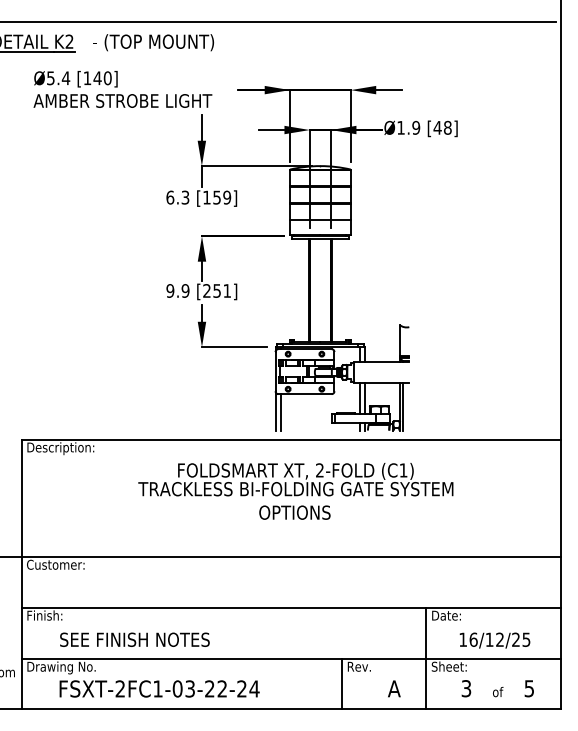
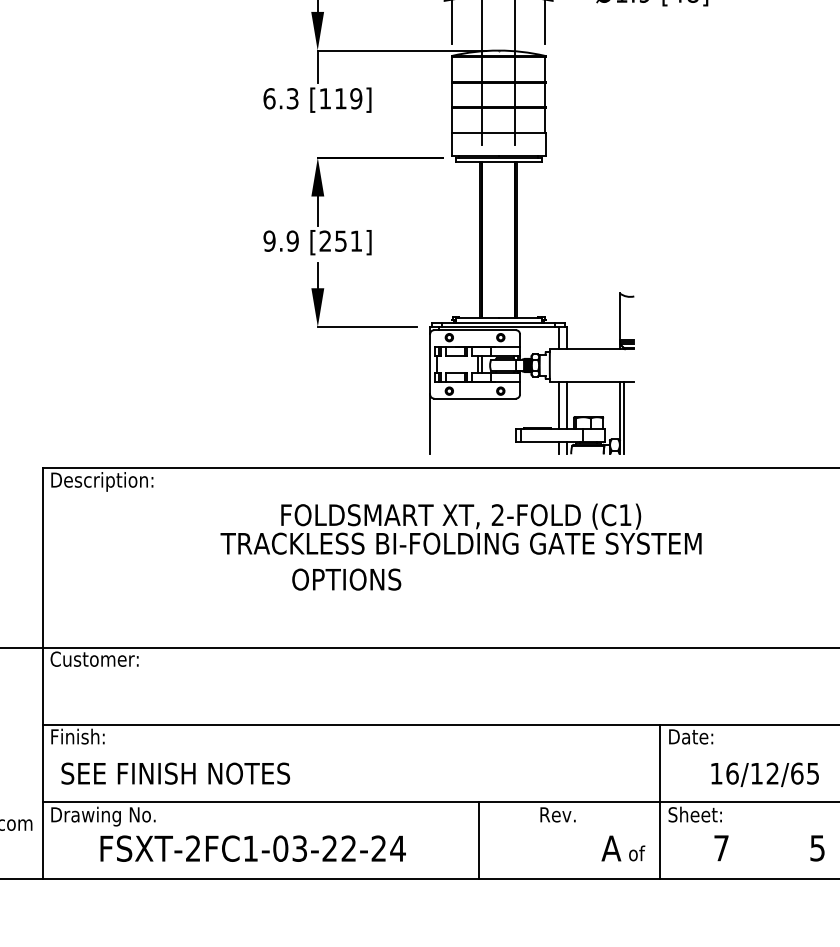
text: (216, 197) -> (339, 98), [159] -> [119]
line: (281, 412) -> (439, 426), removed
text: (294, 512) -> (346, 579), moved
text: (134, 639) -> (175, 773), moved
text: (516, 639) -> (797, 773), 16/12/25 -> 16/12/65
line: (341, 683) -> (478, 840), moved
text: (466, 688) -> (721, 847), 3 -> 7
text: (498, 692) -> (637, 854), moved

